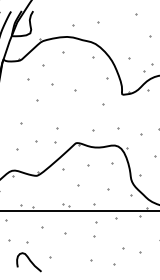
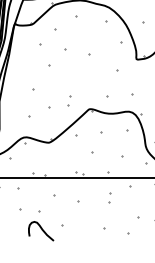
part: (56, 135) -> (69, 101), size x0.62
part: (95, 229) -> (109, 197), size x0.62

